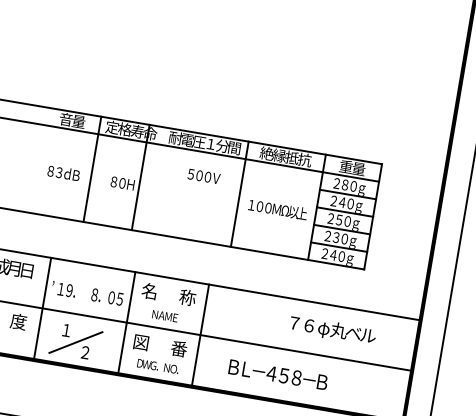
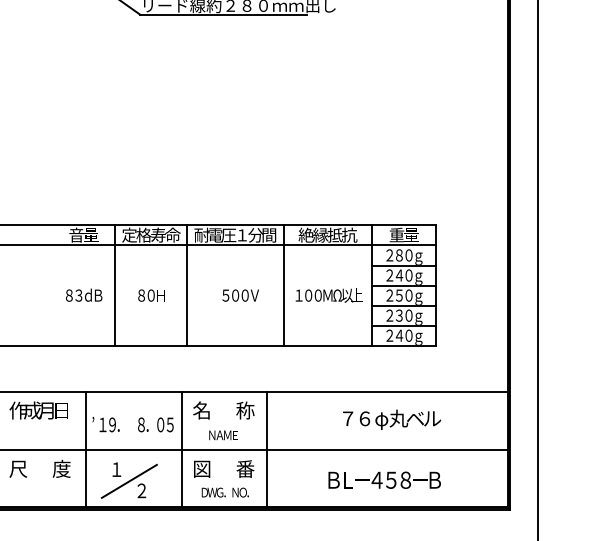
text: (203, 176) -> (240, 295), moved
line: (140, 177) -> (187, 285), moved
text: (333, 330) -> (392, 419), moved
text: (278, 374) -> (384, 479), moved

